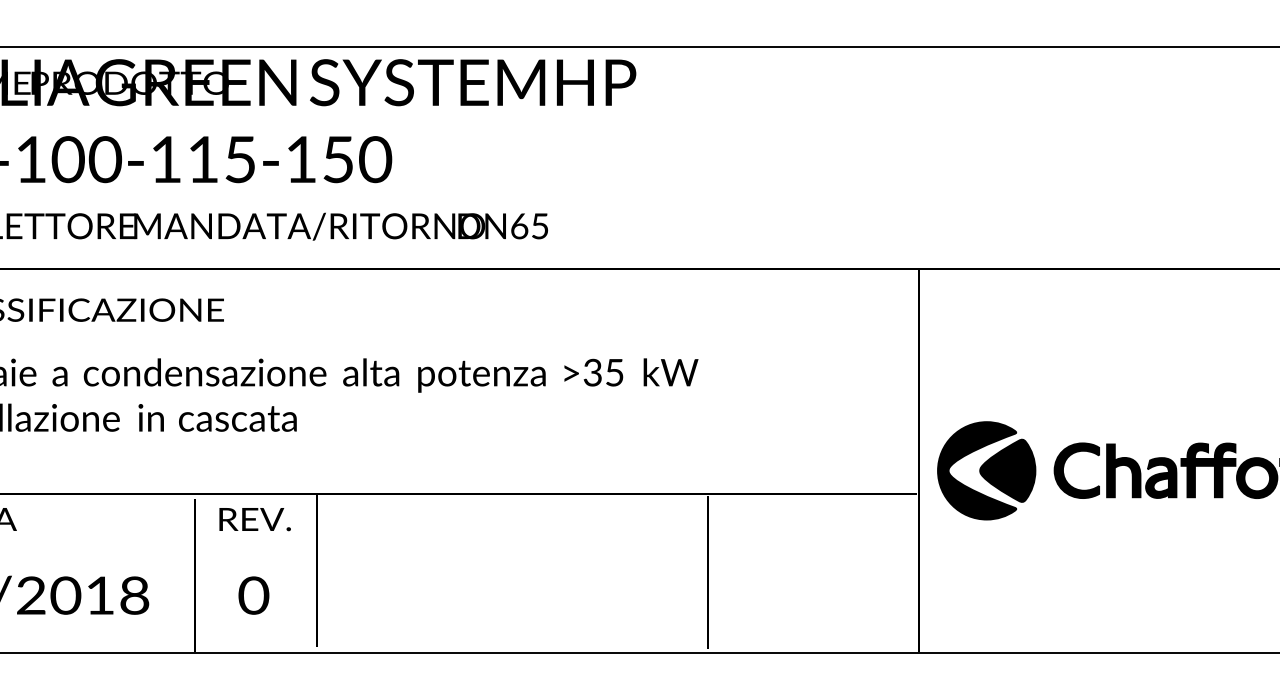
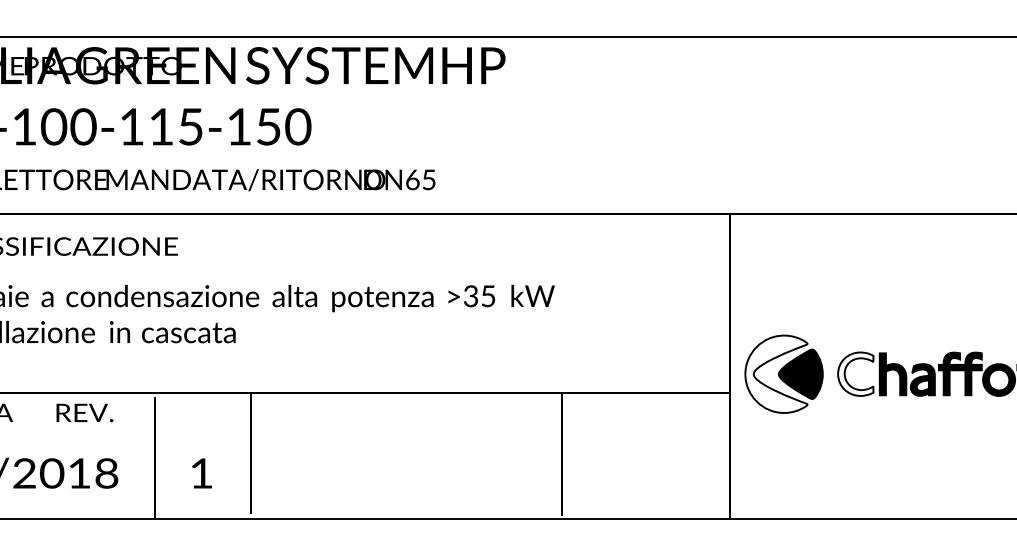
fill: (977, 470) -> (776, 374), removed
fill: (1076, 470) -> (855, 374), removed
text: (254, 519) -> (84, 412), moved
text: (253, 595) -> (201, 473), 0 -> 1

